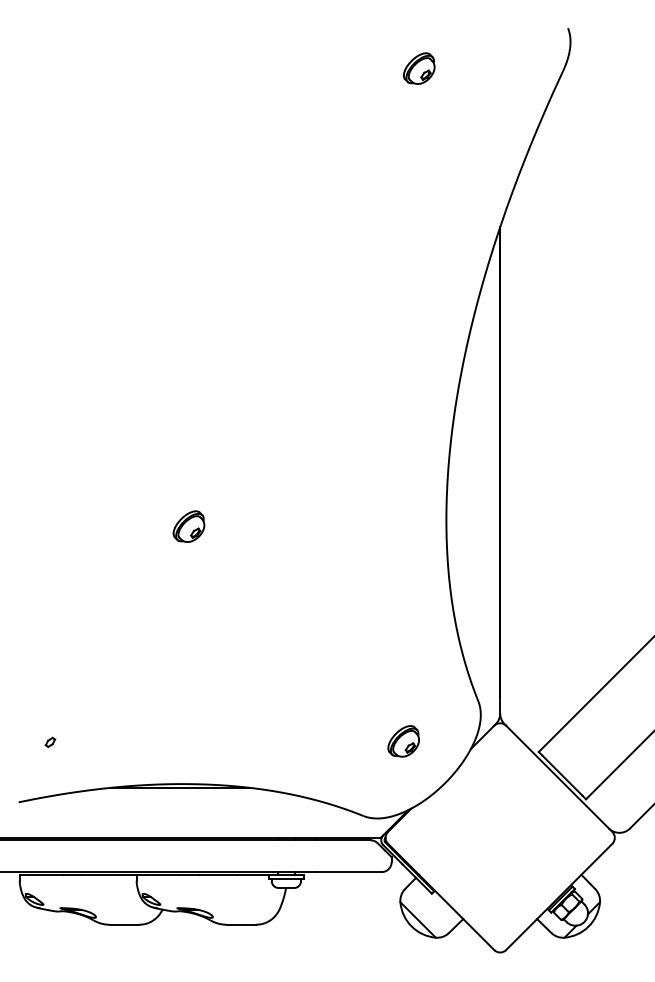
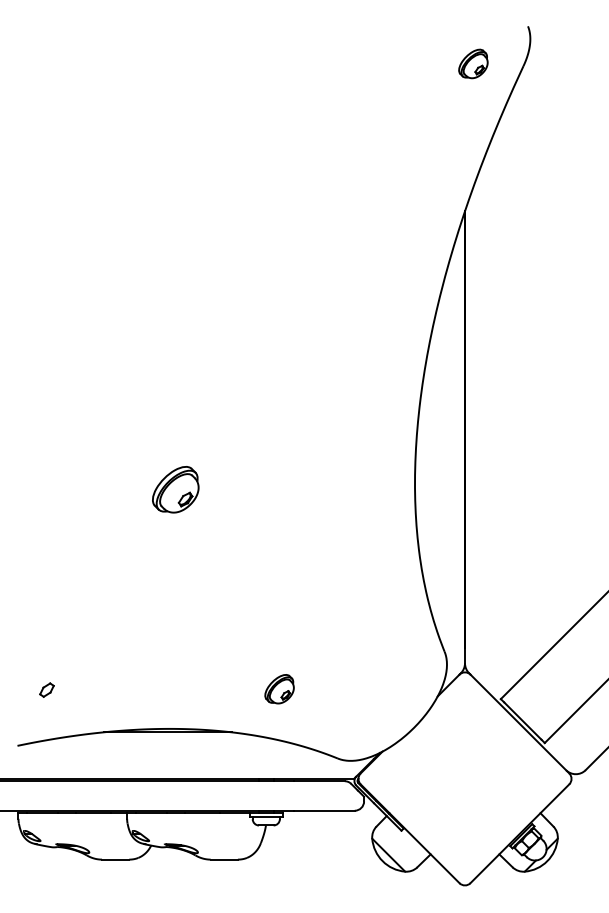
part: (419, 68) -> (473, 63), moved
part: (188, 526) -> (175, 489), size x1.6
part: (403, 741) -> (279, 689), moved
part: (50, 742) -> (47, 690), size x1.6

